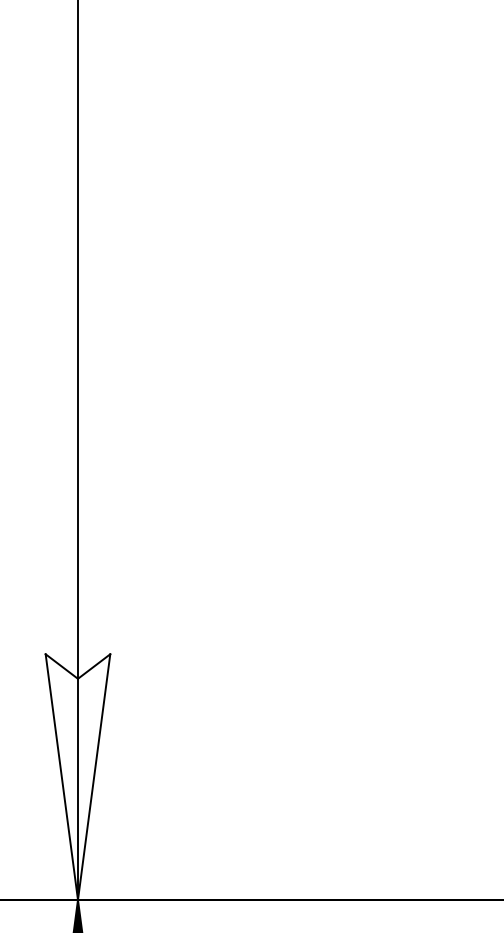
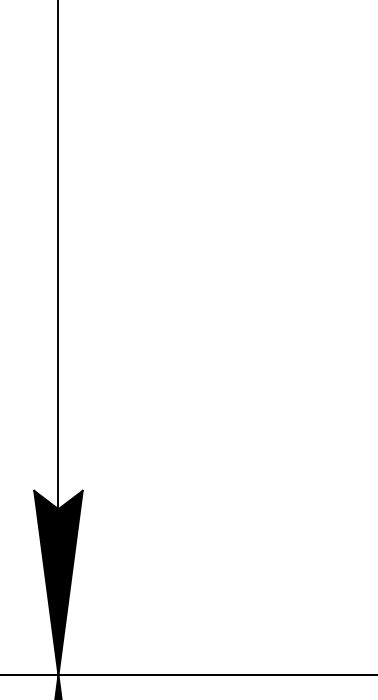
fill: (78, 776) -> (58, 582), added

